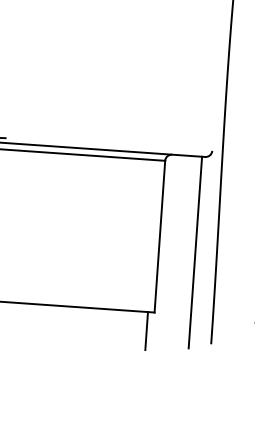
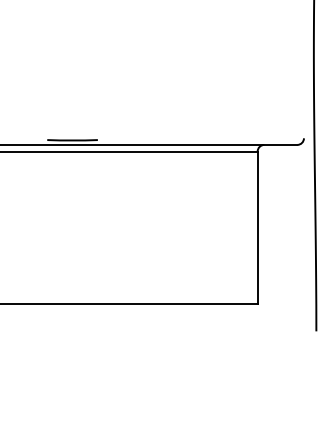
line: (195, 252) -> (294, 240), removed
line: (147, 330) -> (251, 322), removed

